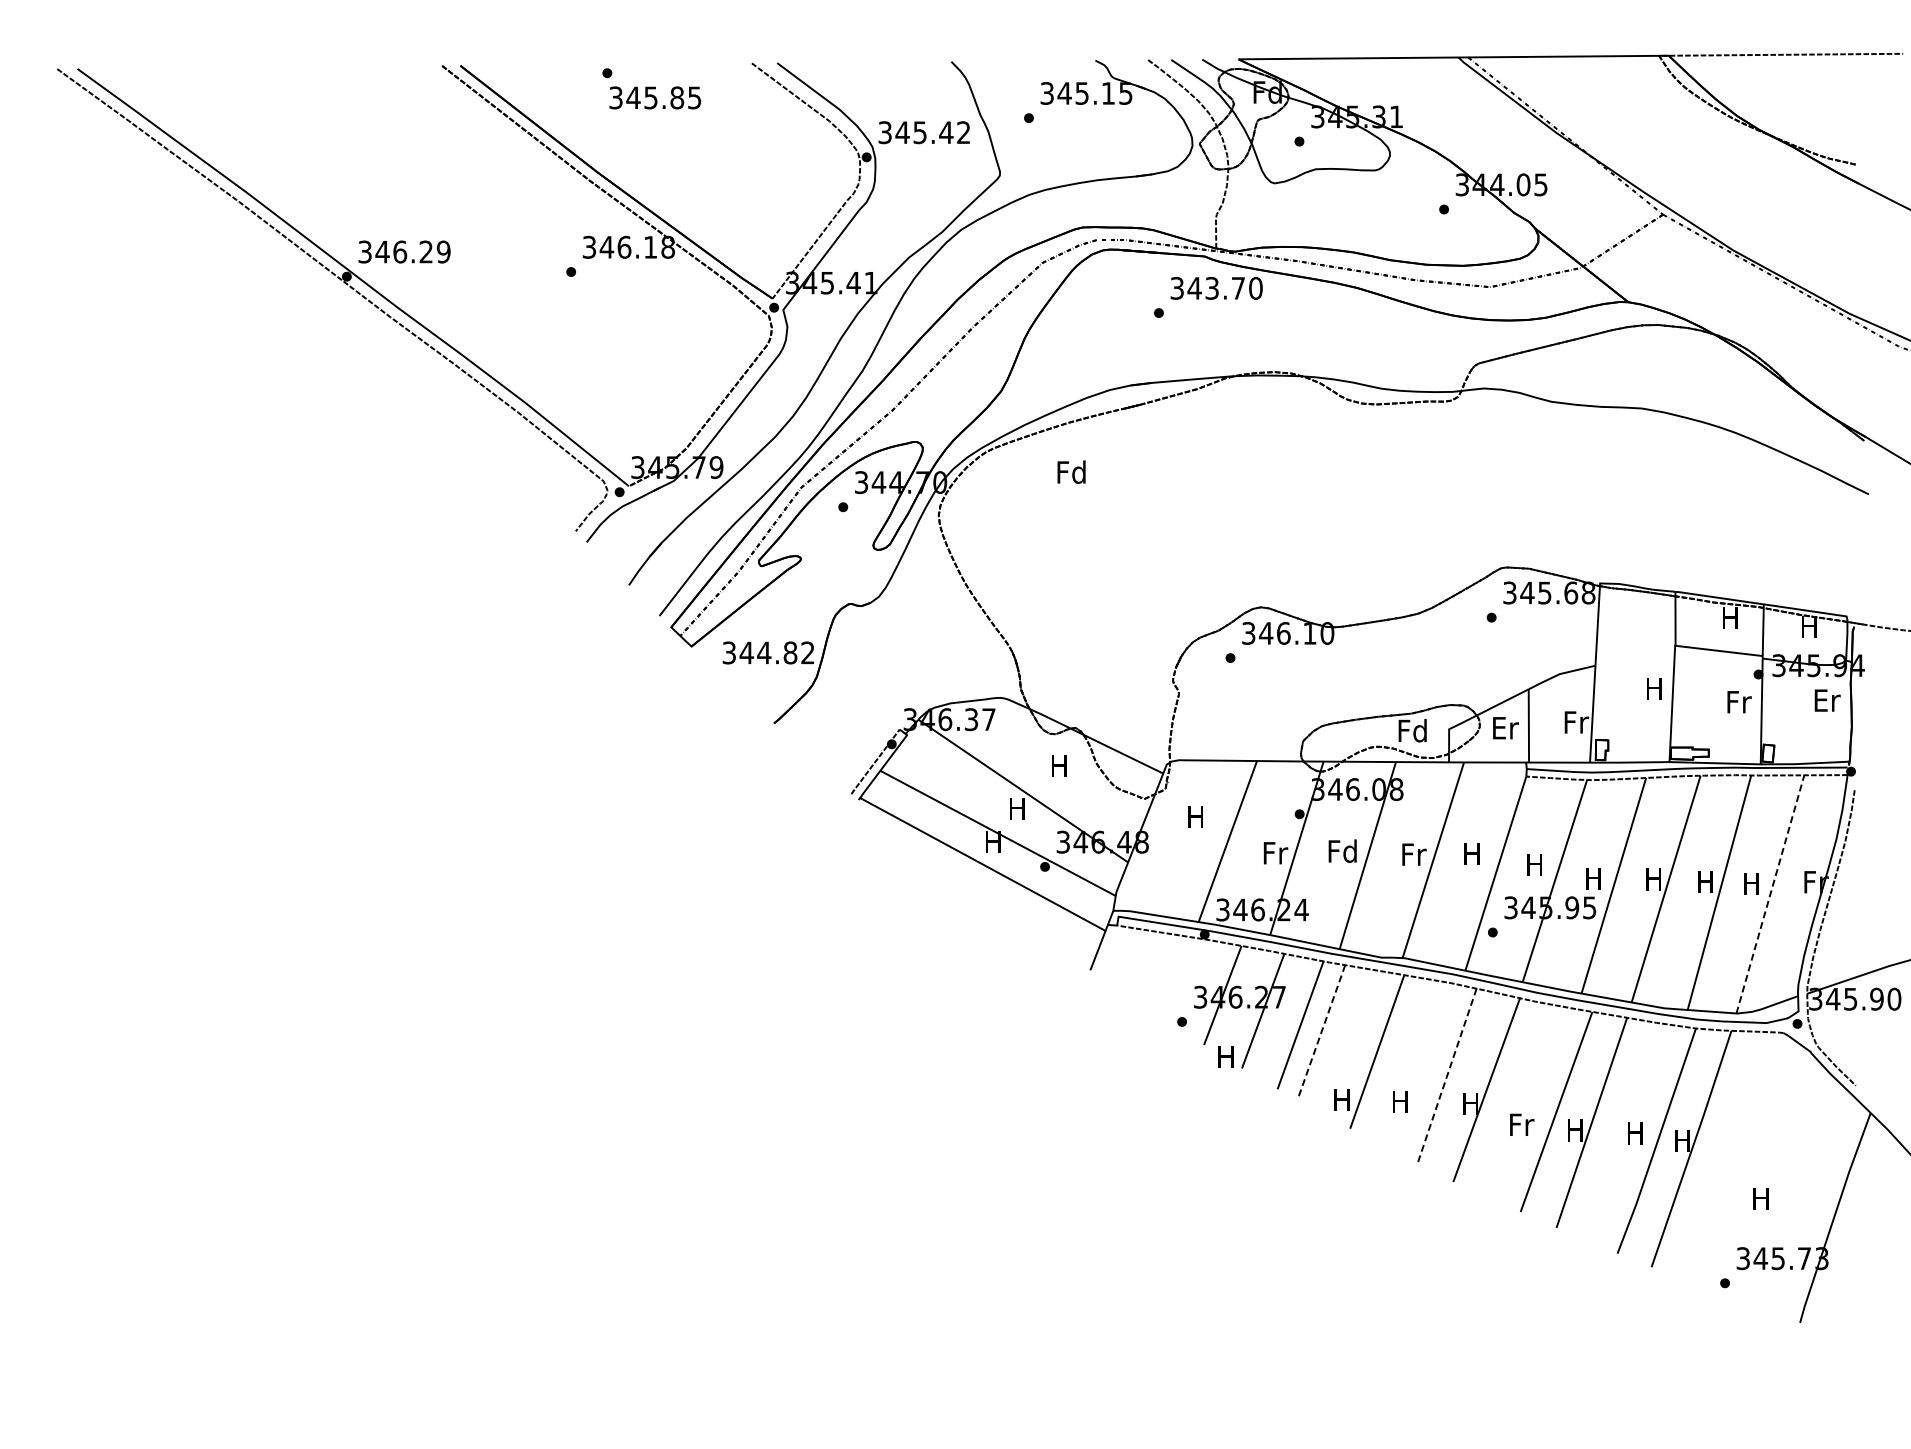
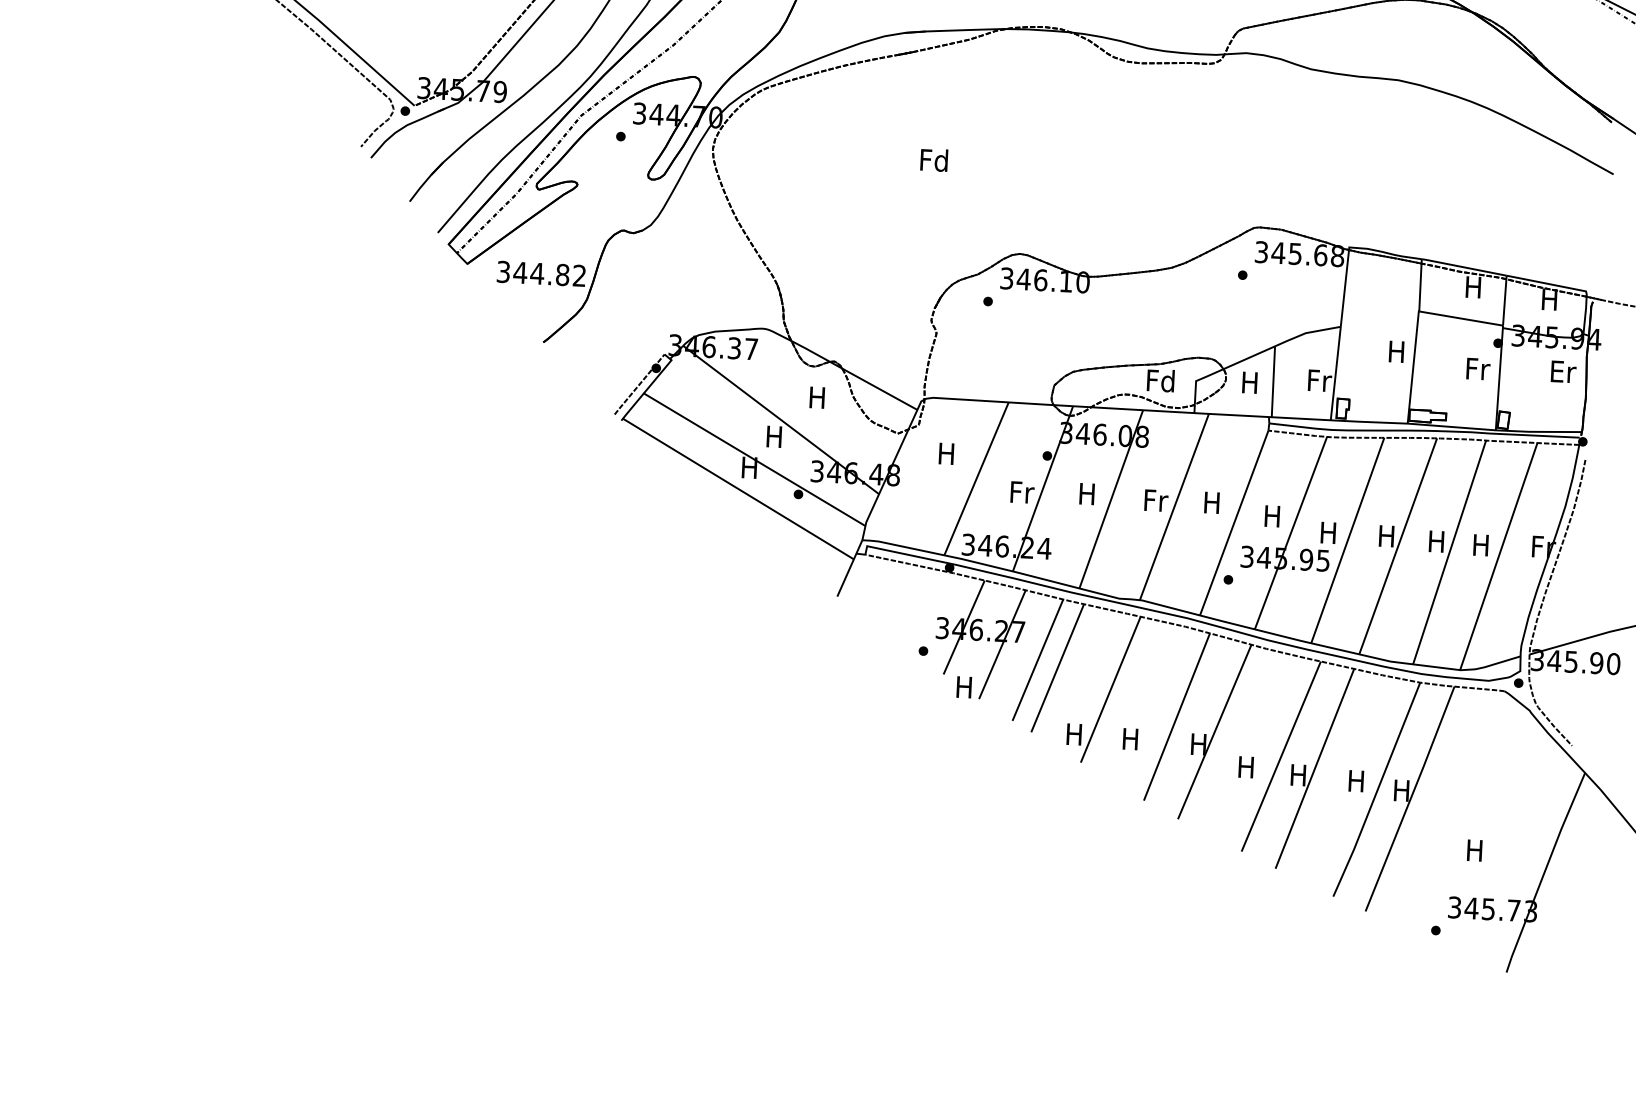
text: (1071, 471) -> (934, 159), moved
text: (1505, 728) -> (1250, 383), Er -> H
text: (1342, 850) -> (1087, 493), Fd -> H
line: (1770, 893) -> (1498, 555), dashed -> solid
line: (1321, 1032) -> (1057, 668), dashed -> solid
line: (1446, 1076) -> (1176, 716), dashed -> solid
text: (1522, 1124) -> (1247, 767), Fr -> H

